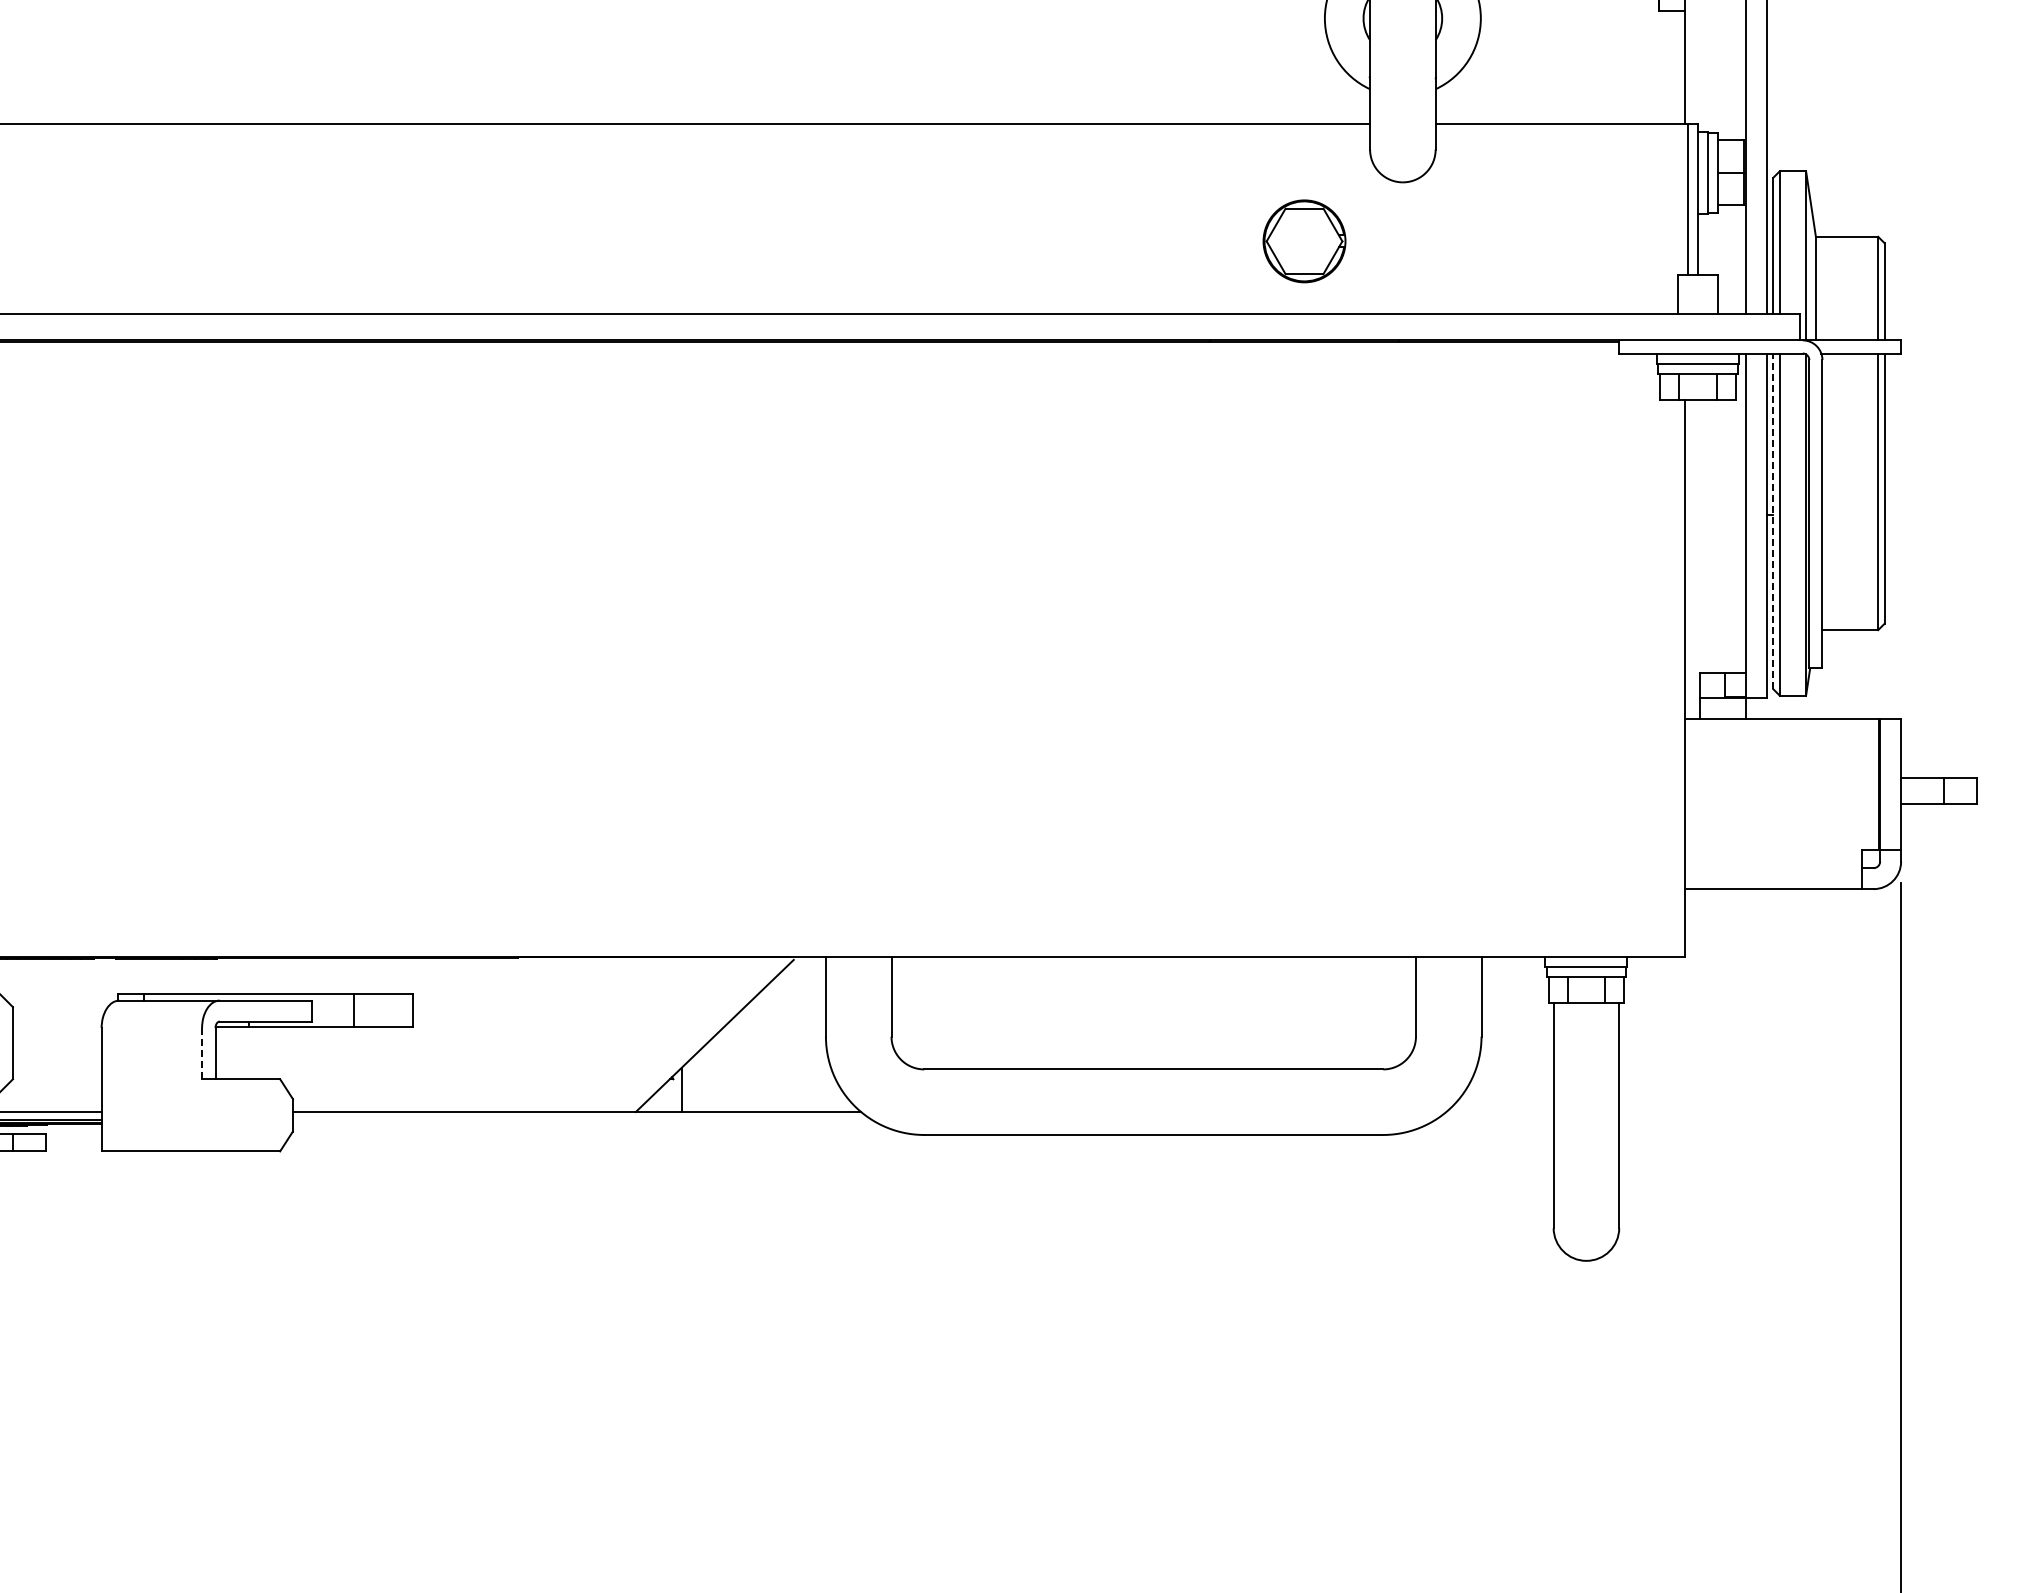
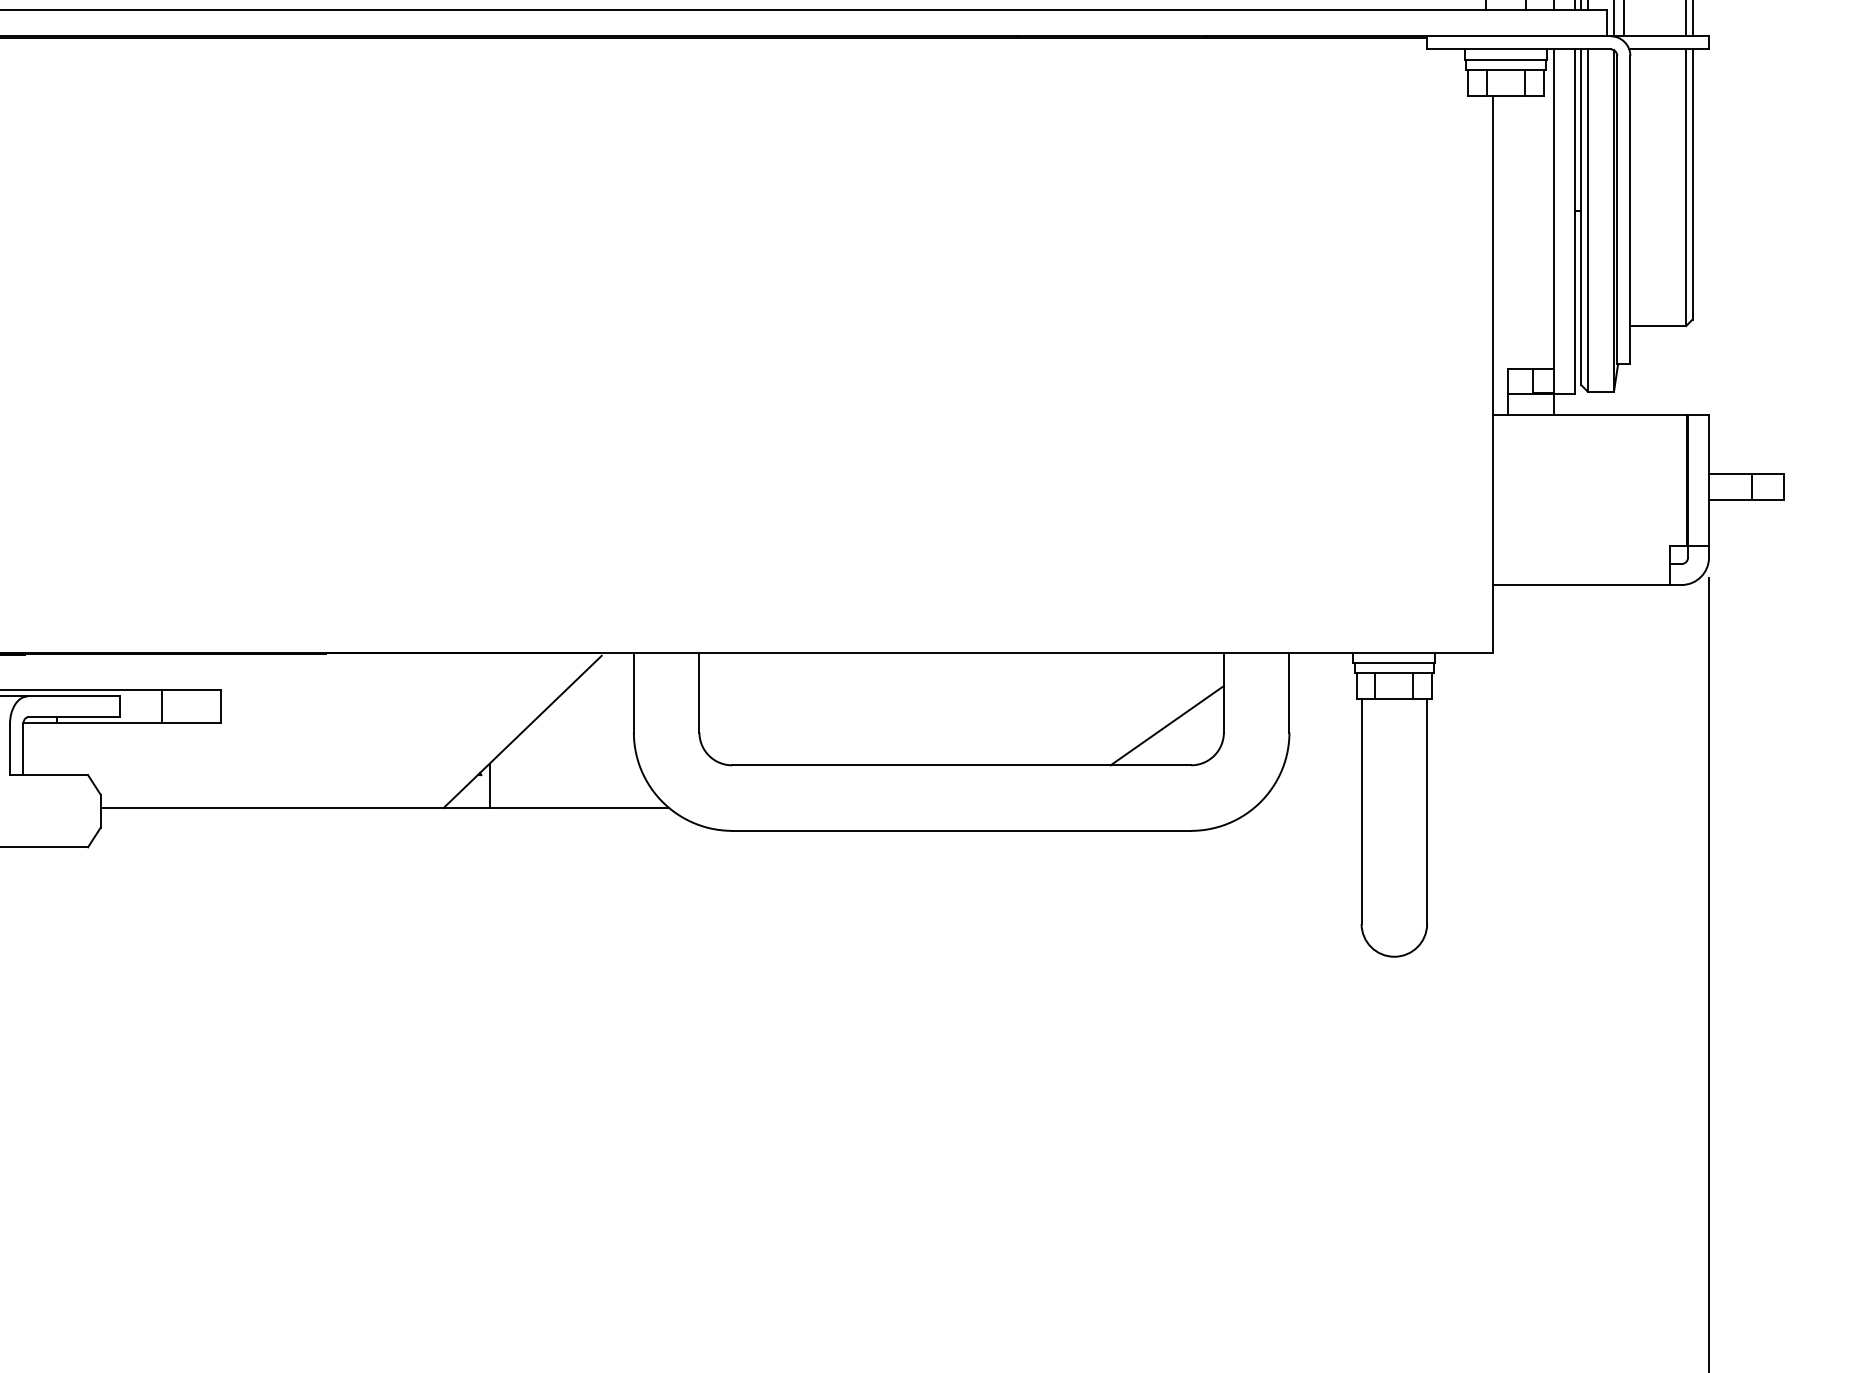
line: (1773, 521) -> (1581, 217), dashed -> solid
line: (1358, 1029) -> (1166, 725), added
line: (202, 1053) -> (10, 749), dashed -> solid

